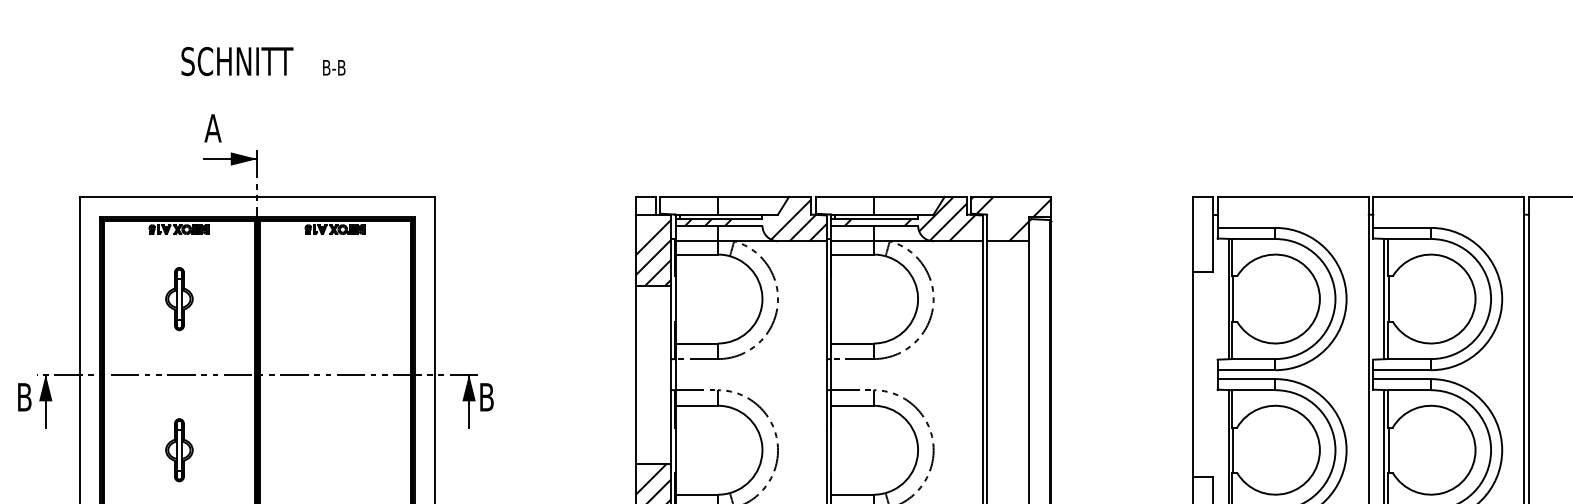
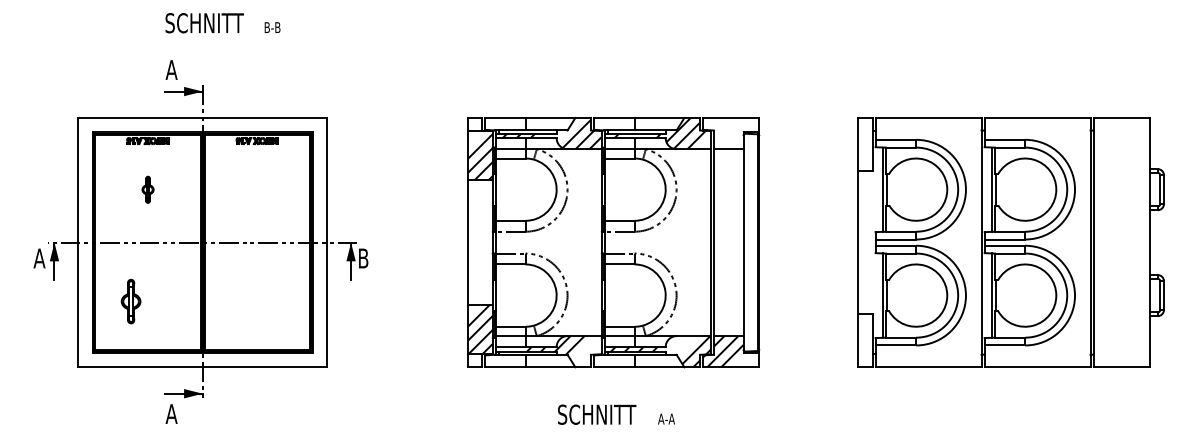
text: (262, 61) -> (222, 23), moved
hatch: (1011, 218) -> (731, 133), removed
part: (178, 298) -> (147, 189), size x0.6
text: (24, 397) -> (39, 258), B -> A
part: (178, 450) -> (130, 301), moved

